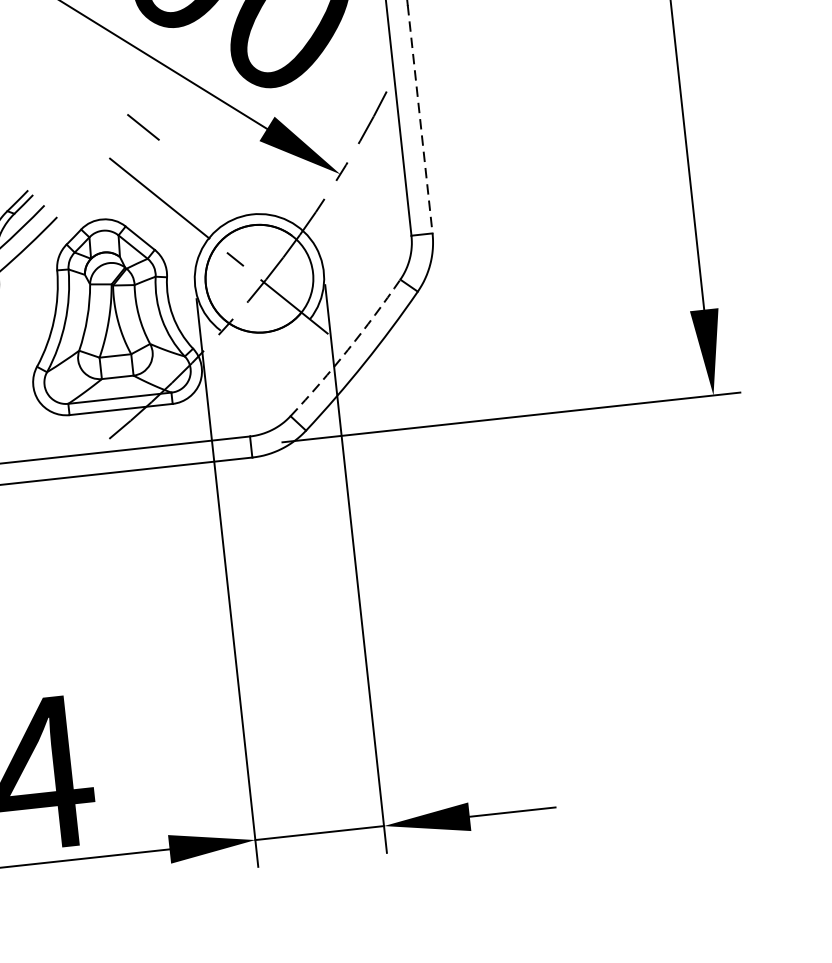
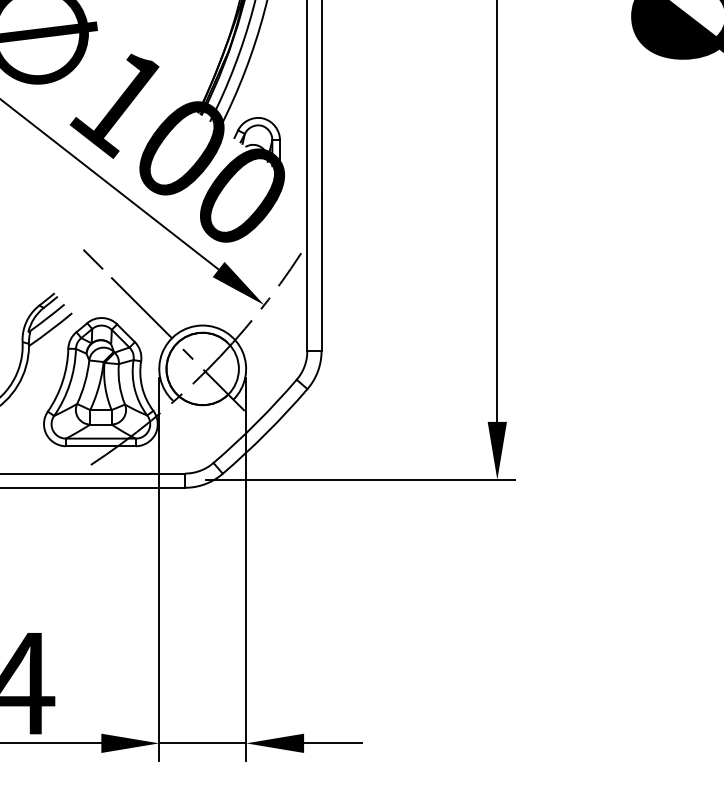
line: (420, 119) -> (321, 274), dashed -> solid
line: (143, 127) -> (93, 259), moved
arc: (347, 349) -> (256, 422), dashed -> solid

